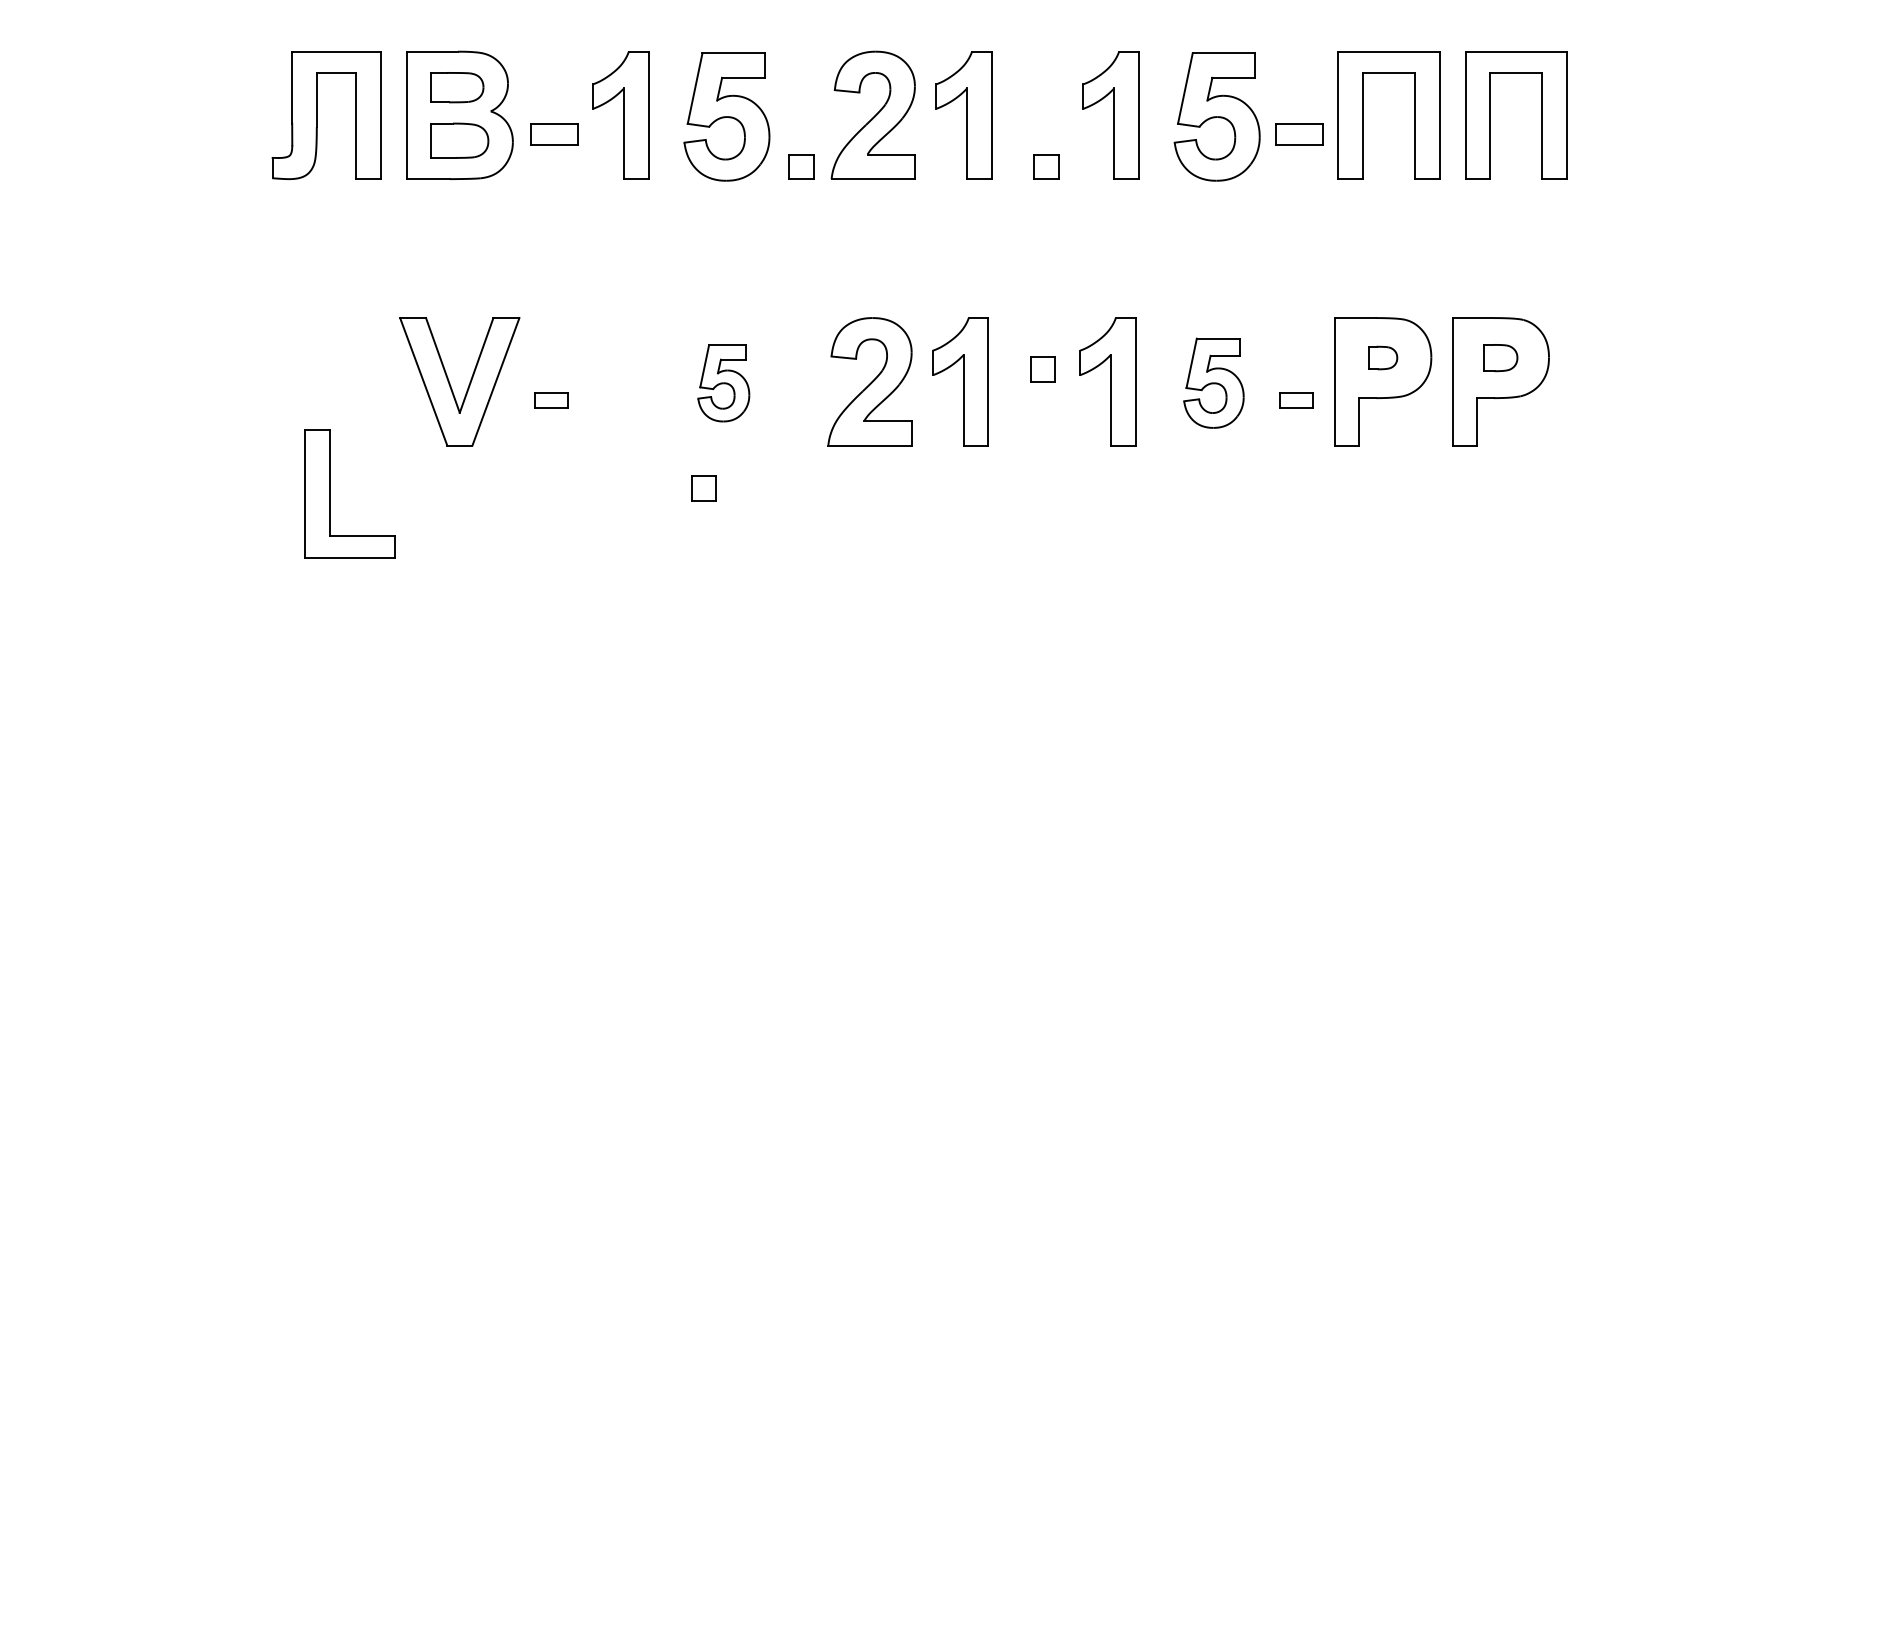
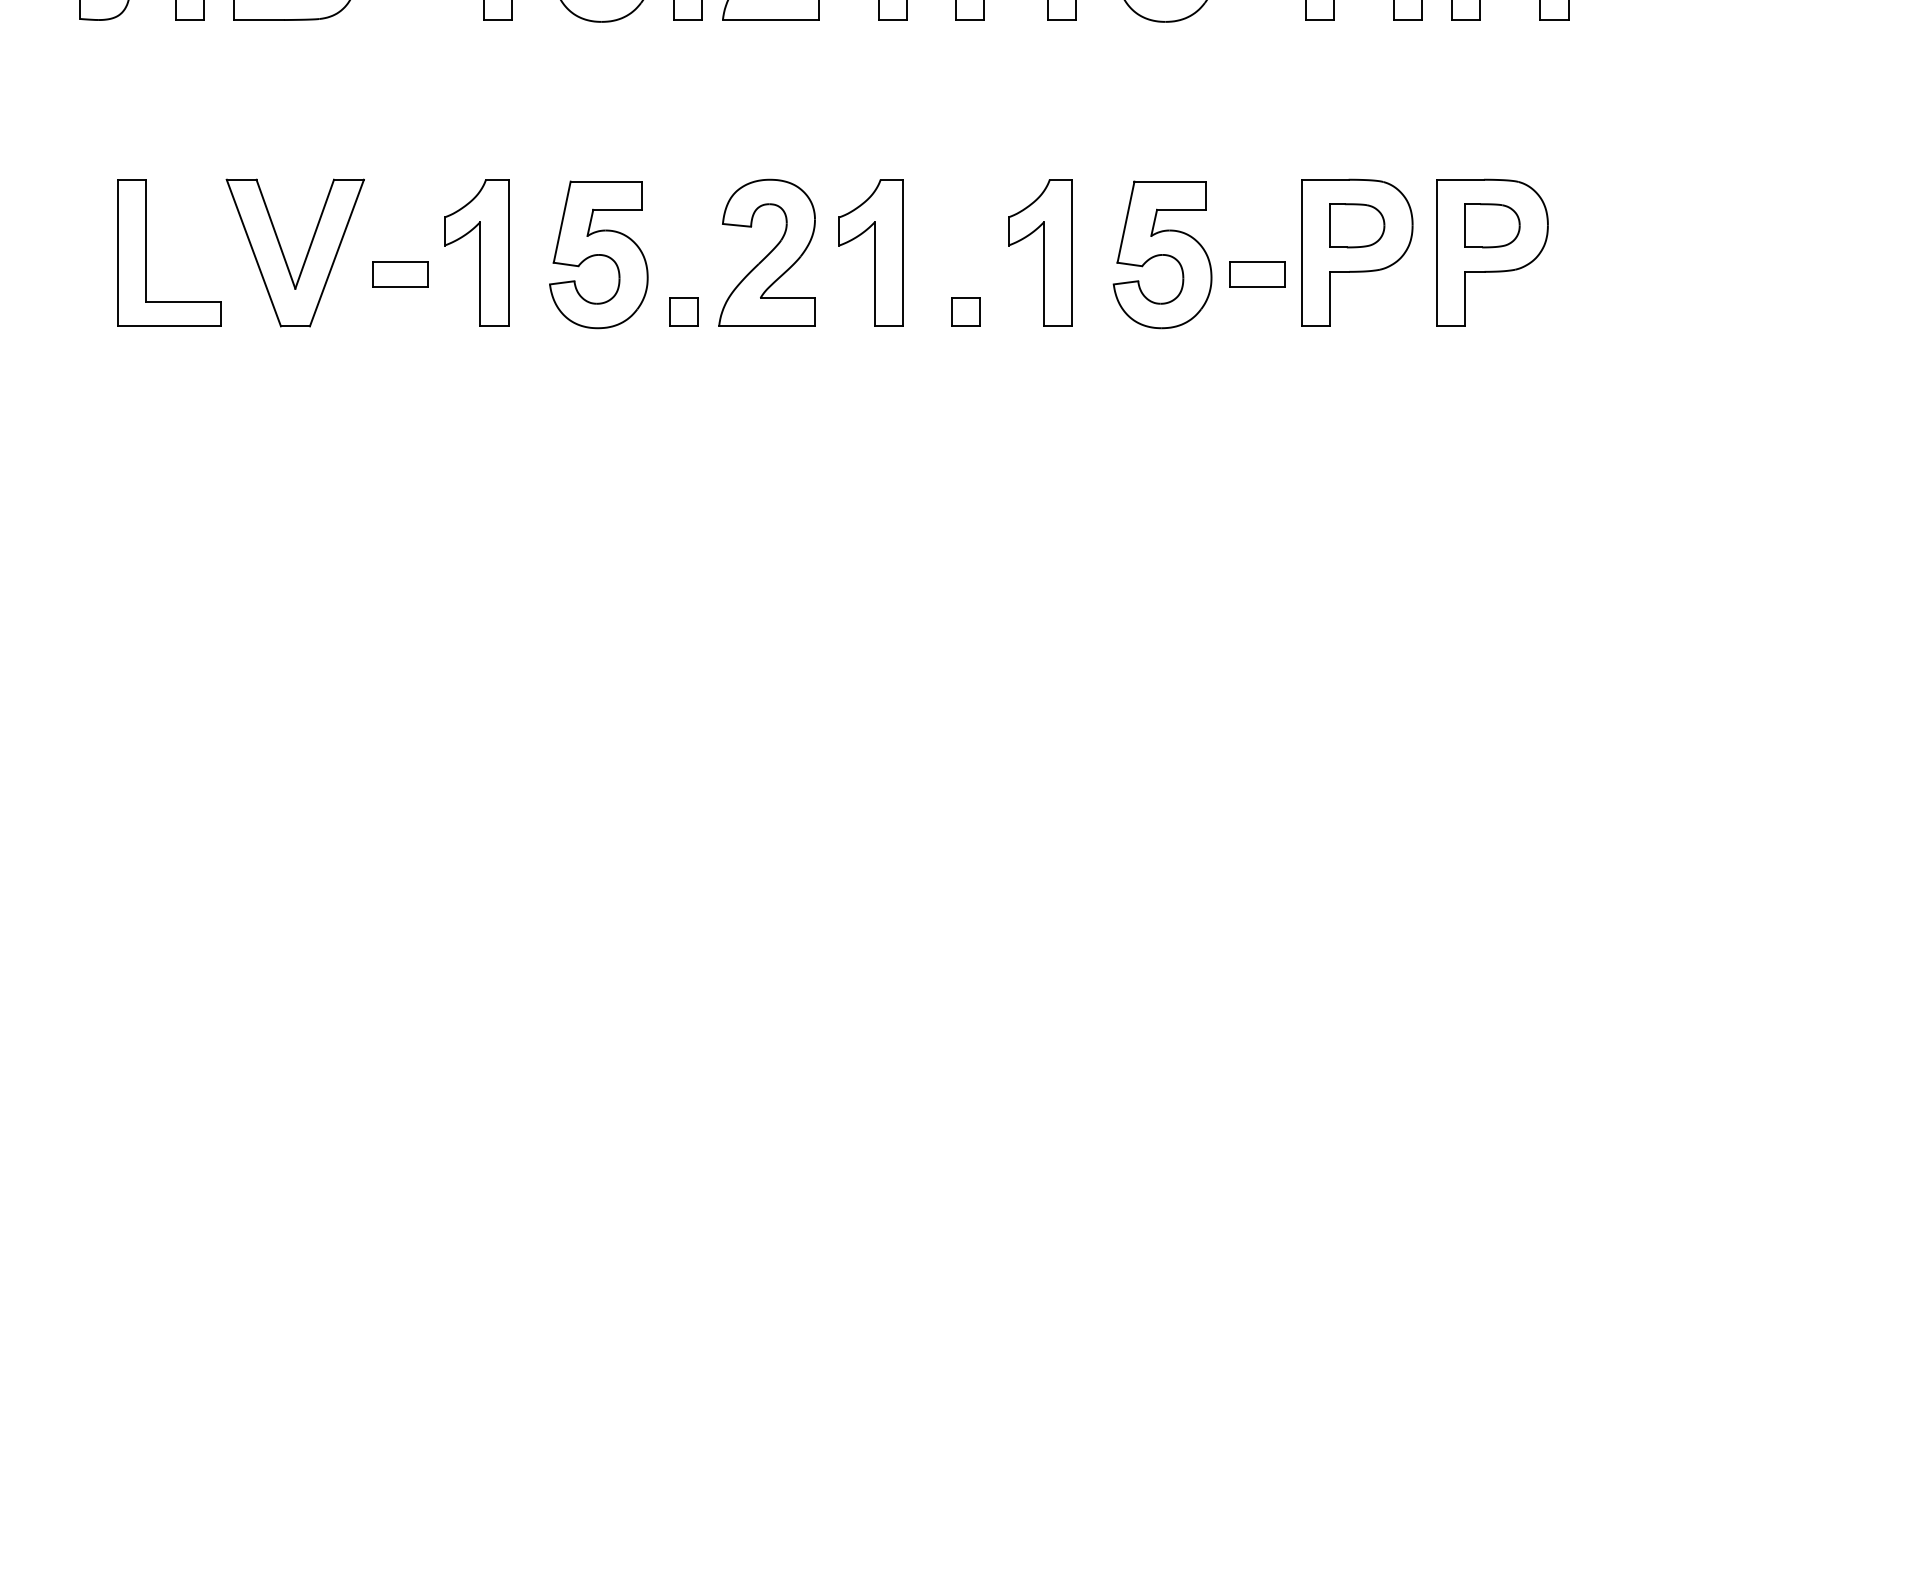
part: (1382, 357) -> (1356, 225), size x1.67
part: (1500, 357) -> (1492, 225), size x1.43
part: (1042, 369) -> (965, 312), moved
part: (617, 381) -> (476, 252), added
part: (723, 382) -> (598, 253), size x1.67
part: (1213, 382) -> (1162, 253), size x1.43
part: (551, 400) -> (400, 274), size x1.43
part: (1296, 400) -> (1257, 274), size x1.43
part: (703, 488) -> (683, 312), moved
part: (330, 493) -> (146, 252), moved

